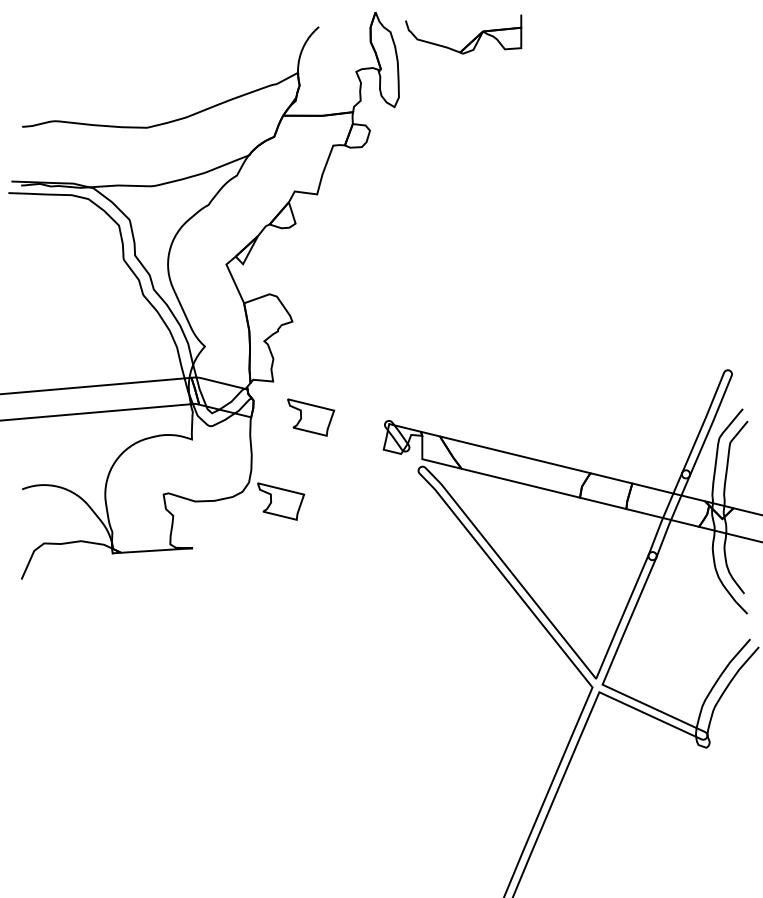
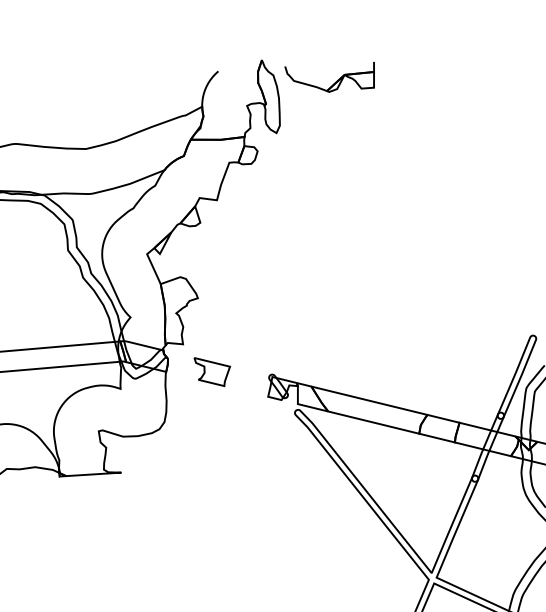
part: (281, 501) -> (189, 436), removed

